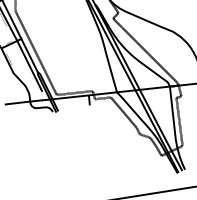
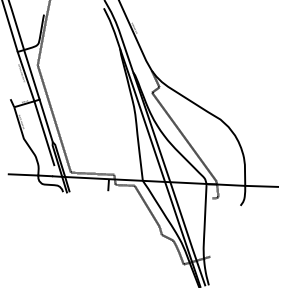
line: (179, 121) -> (211, 227), removed

